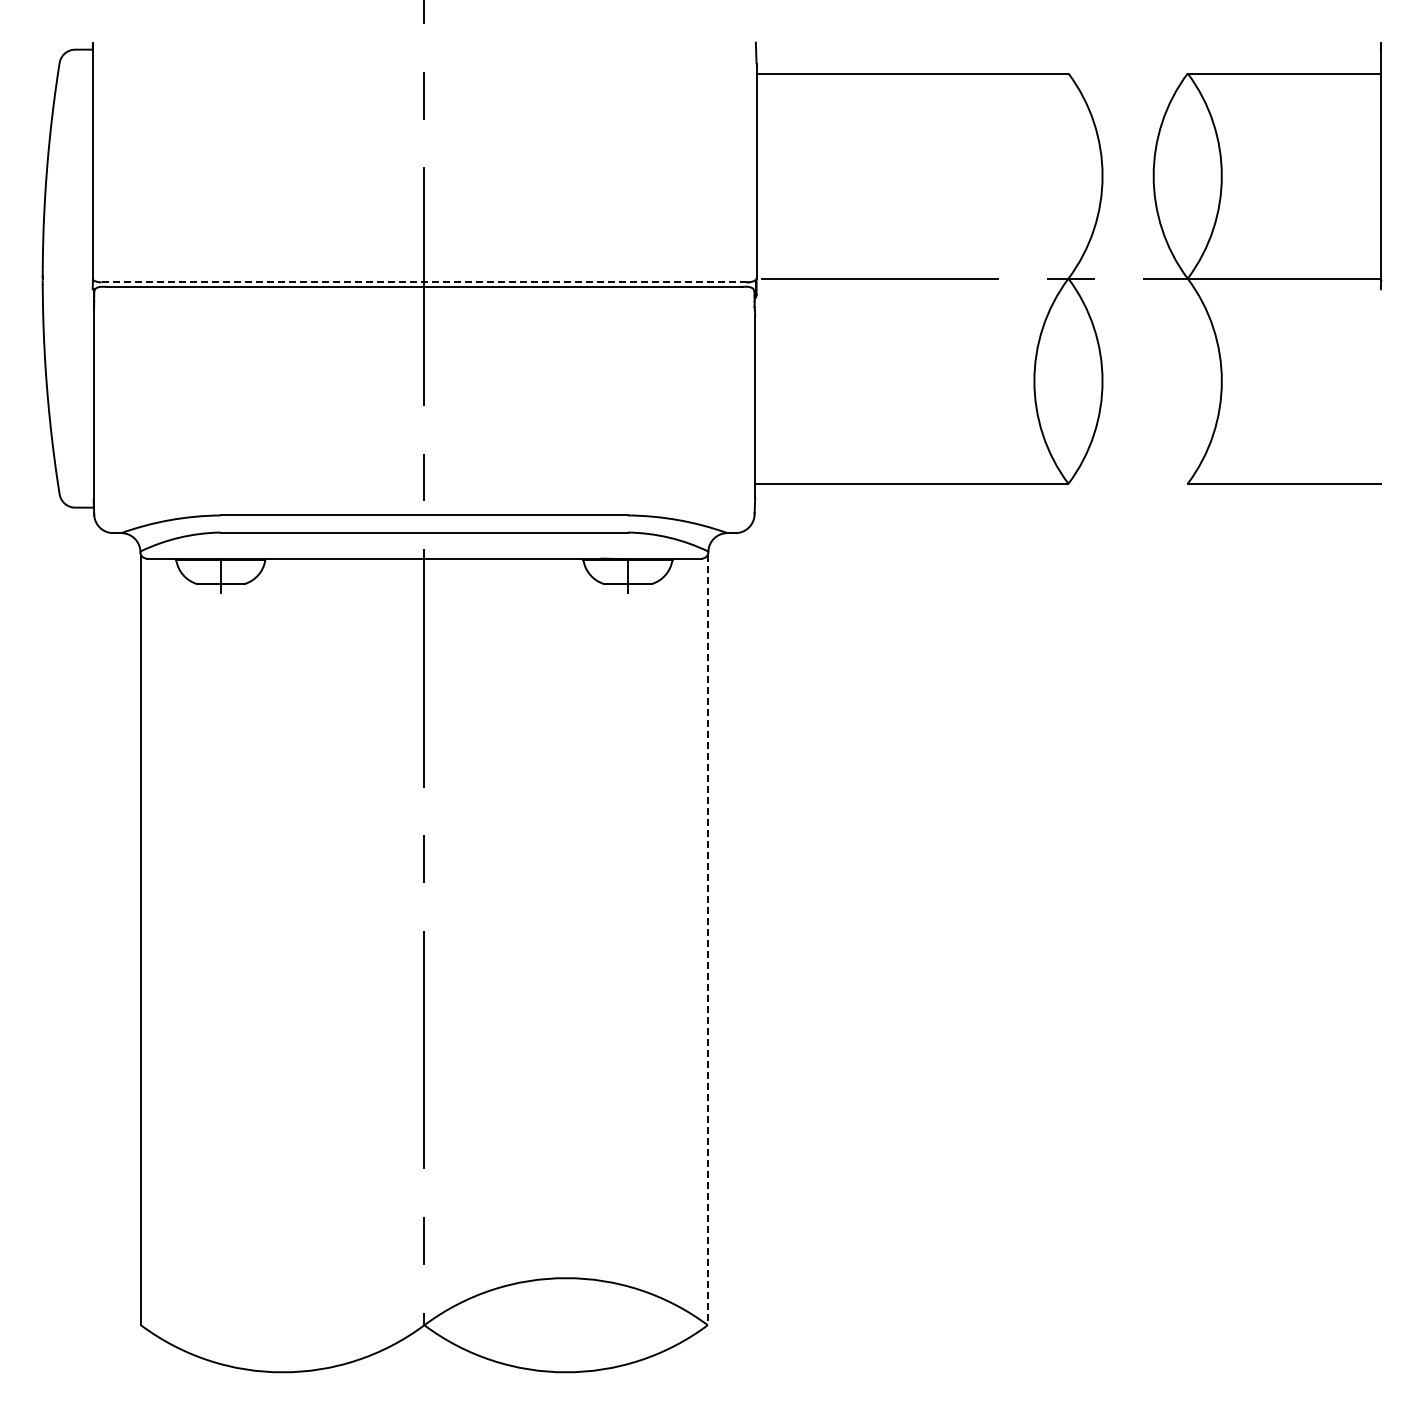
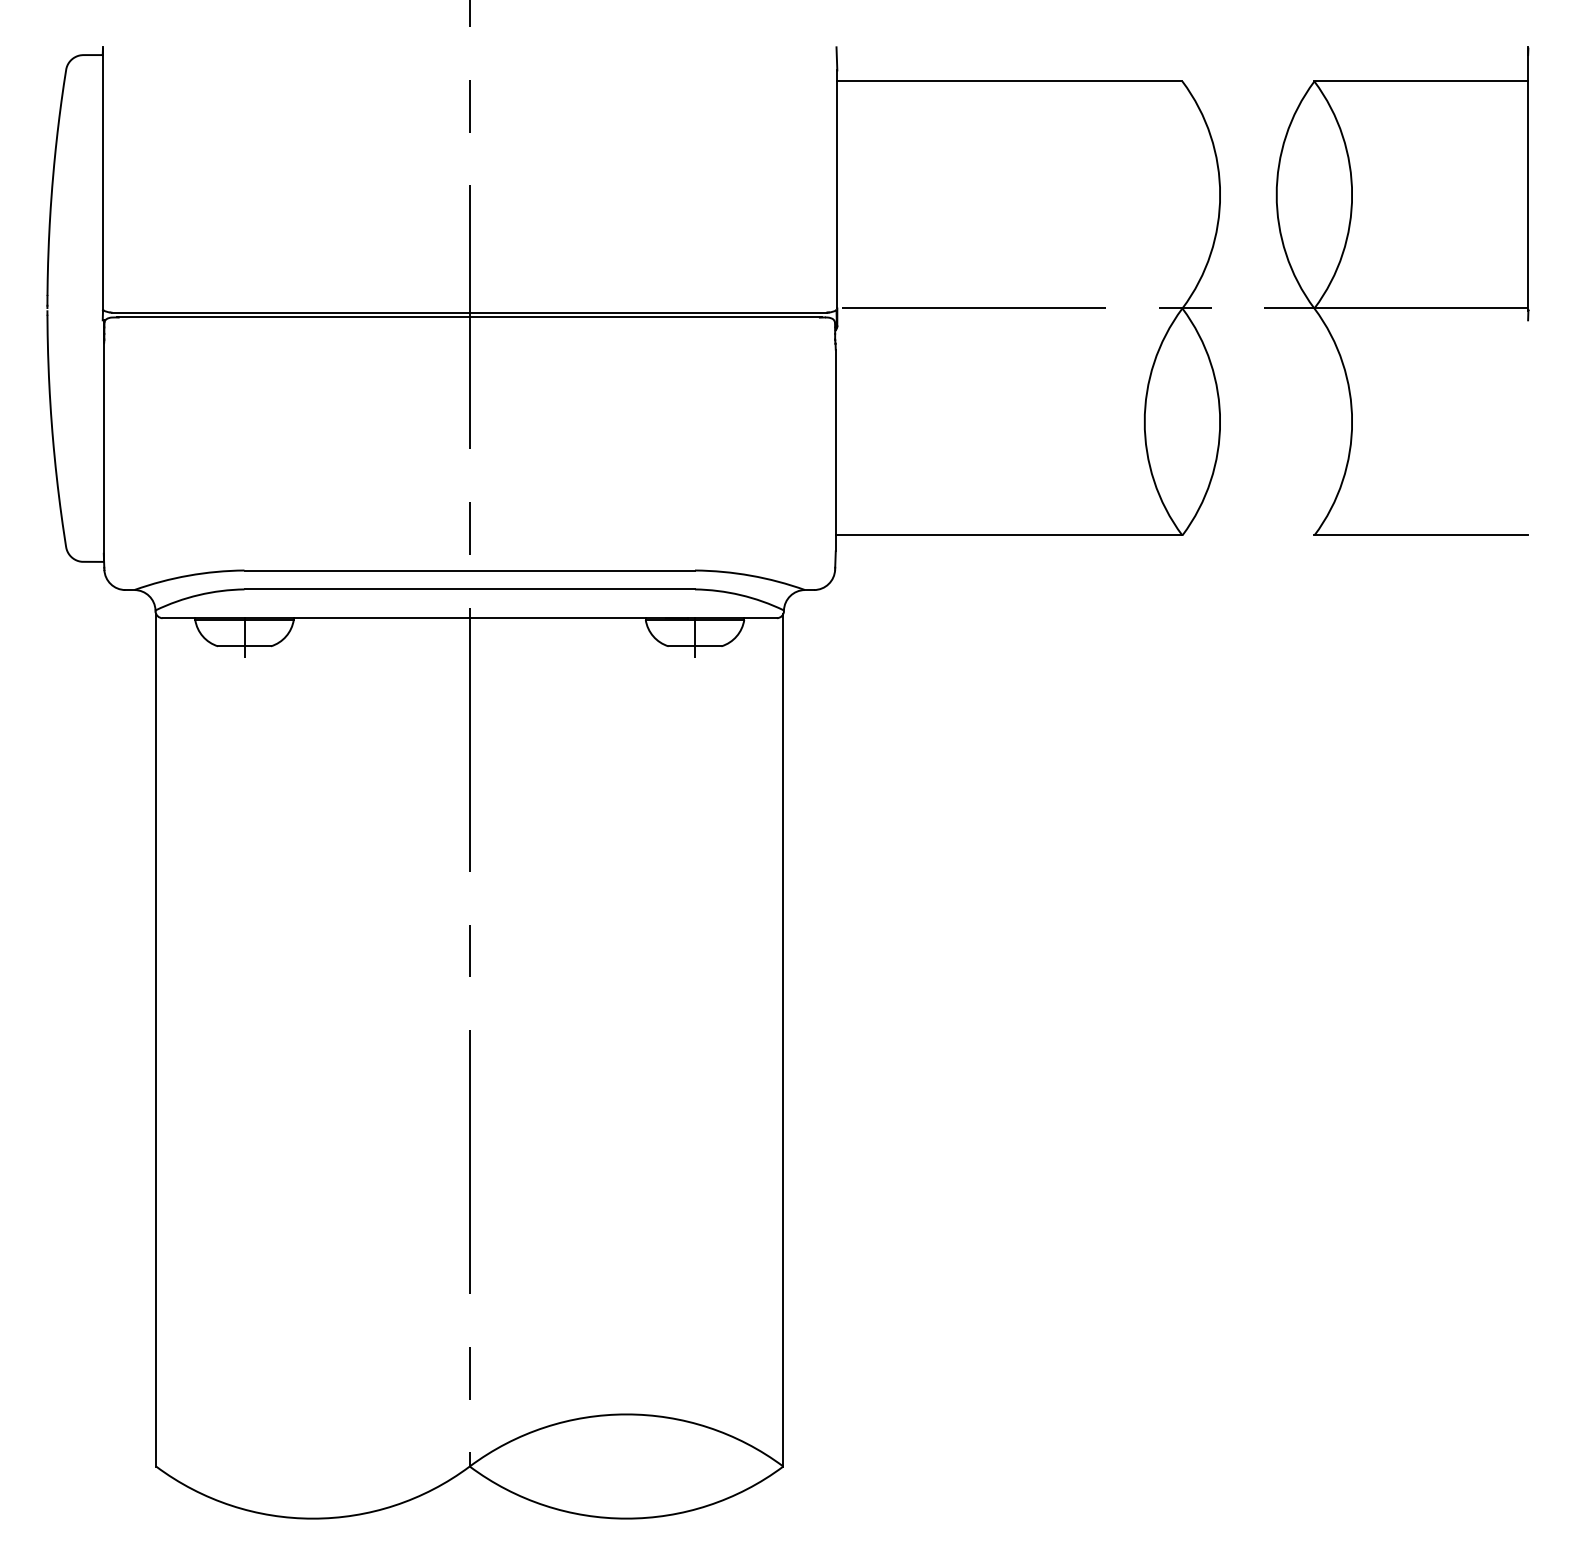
line: (423, 282) -> (468, 312), dashed -> solid
line: (707, 940) -> (783, 1040), dashed -> solid

